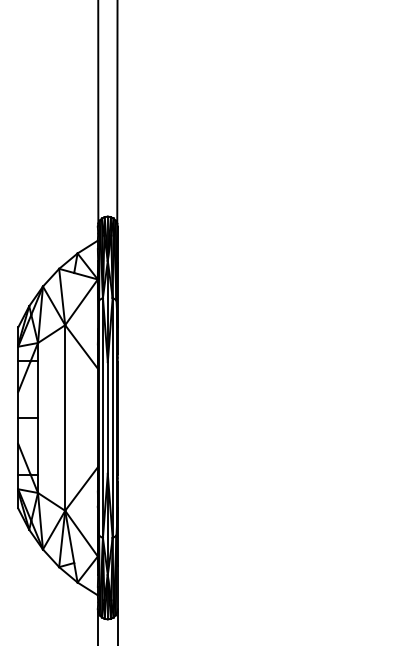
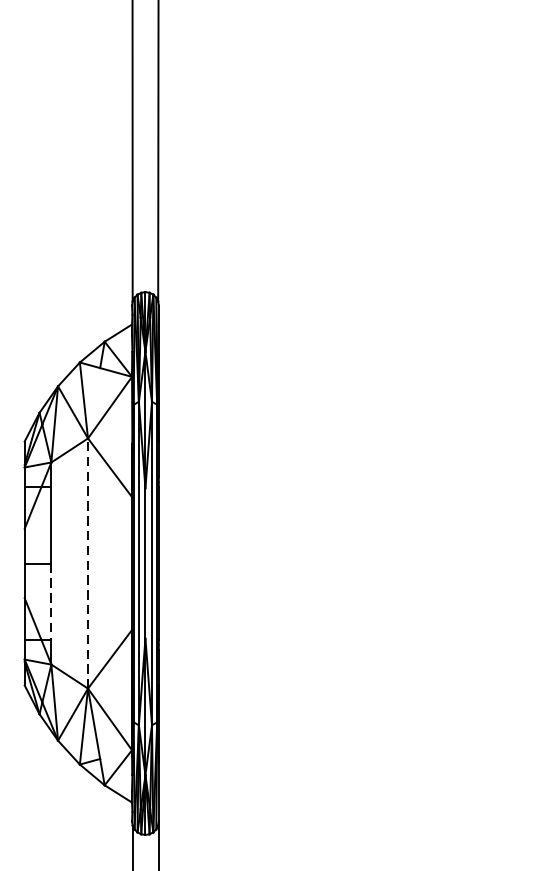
line: (65, 418) -> (88, 564), solid -> dashed
line: (38, 446) -> (52, 601), solid -> dashed

